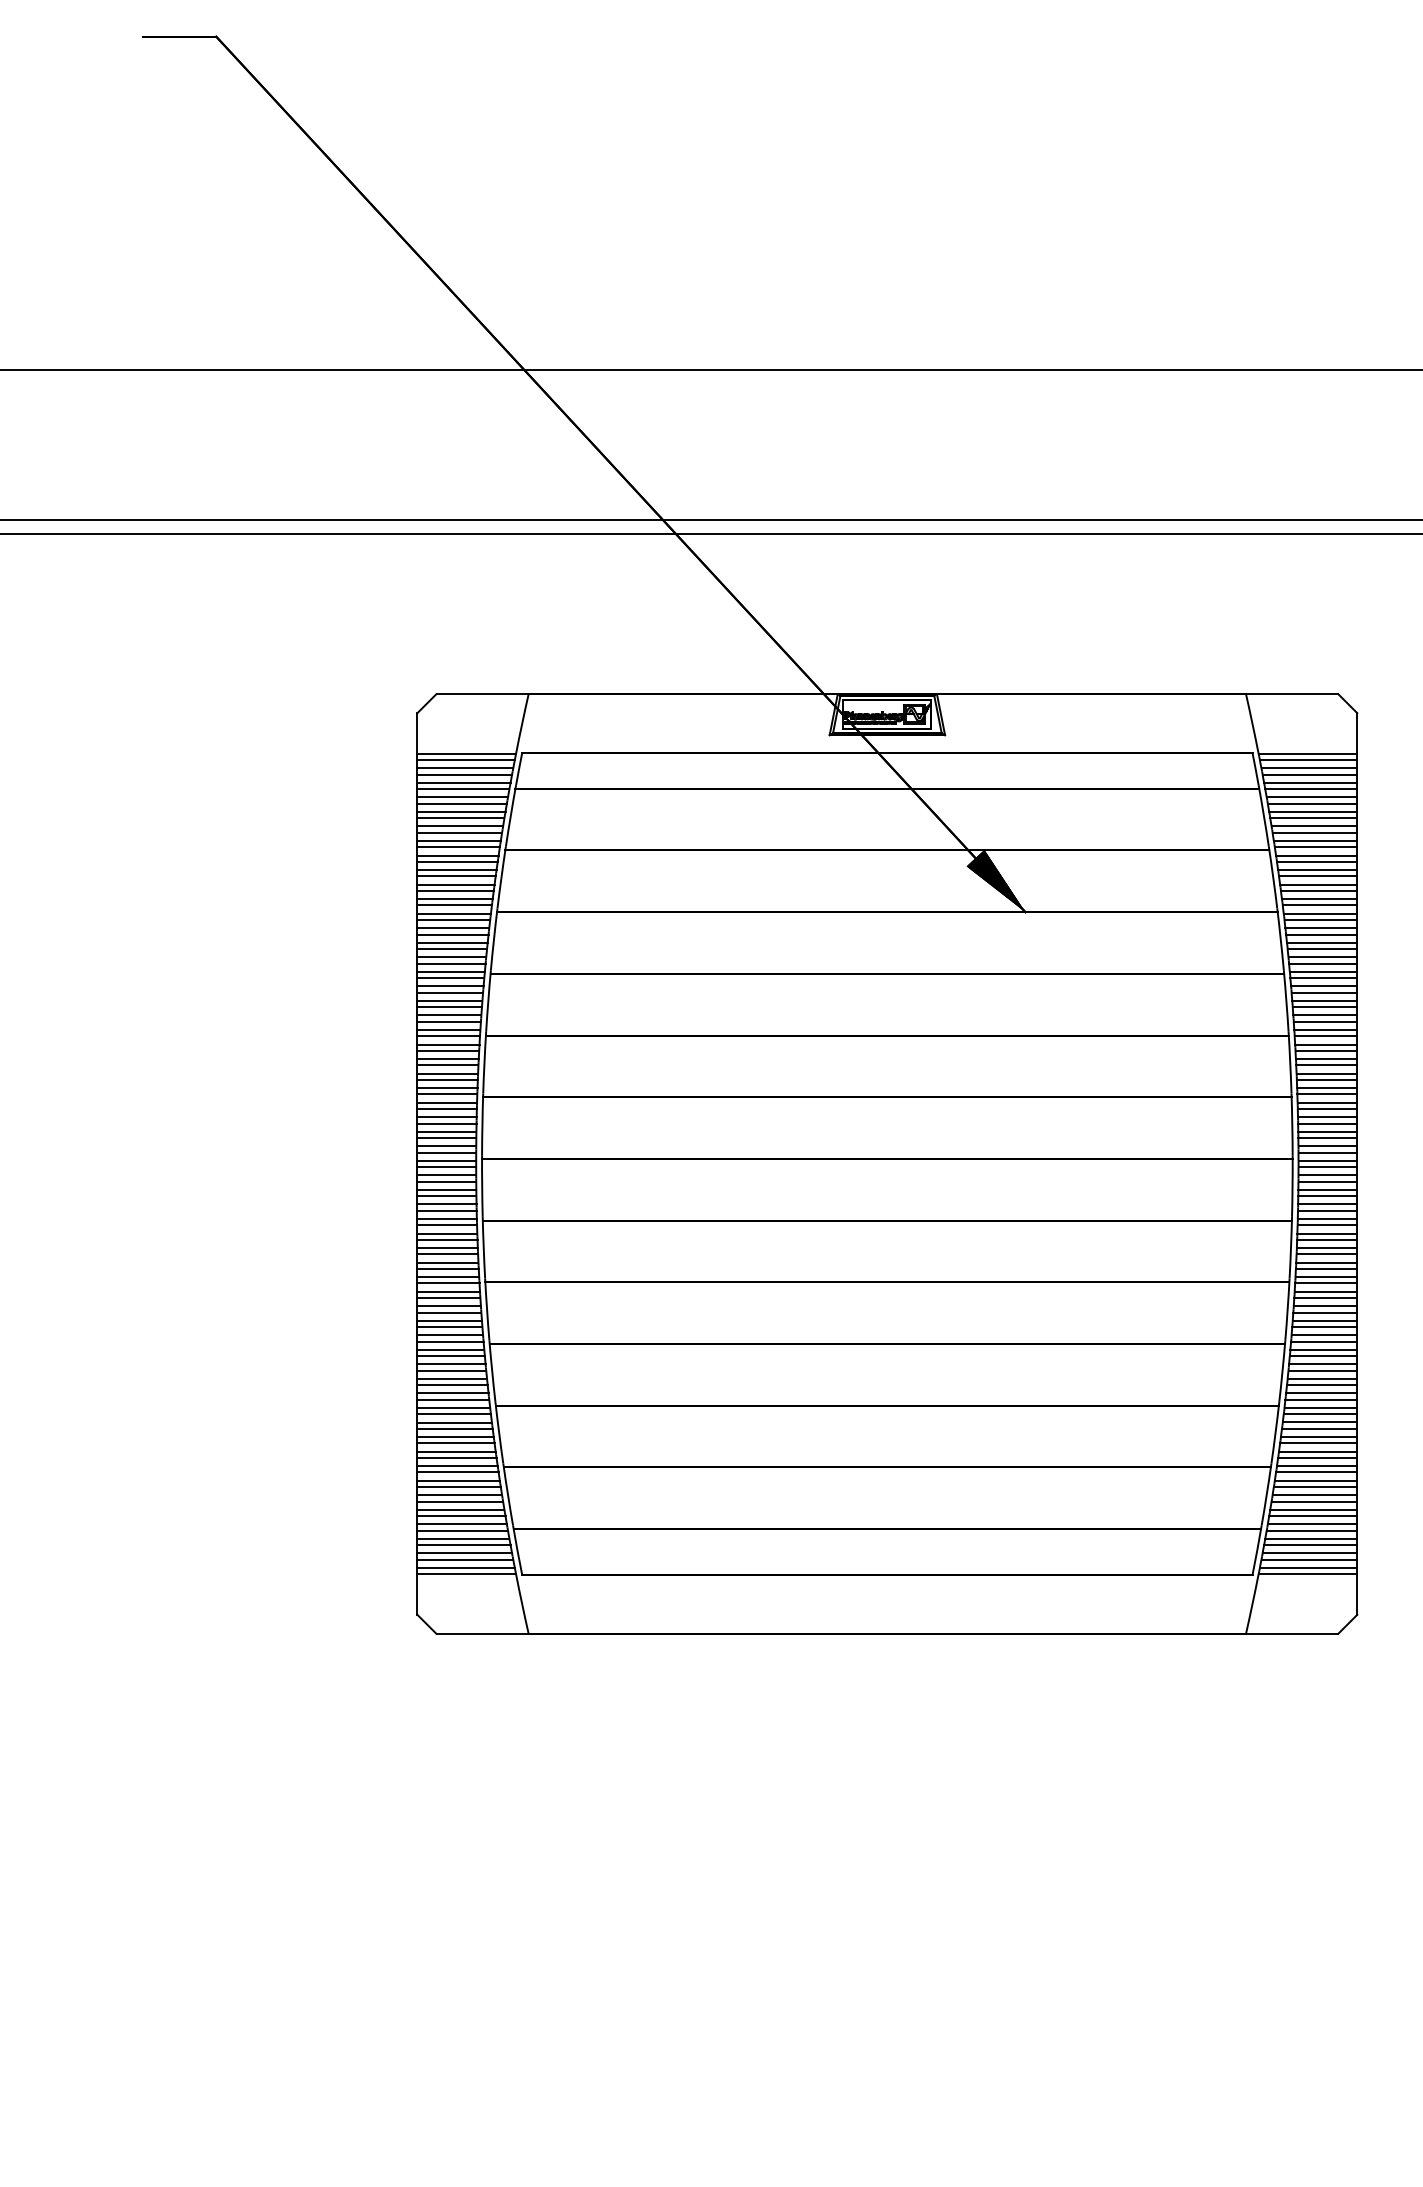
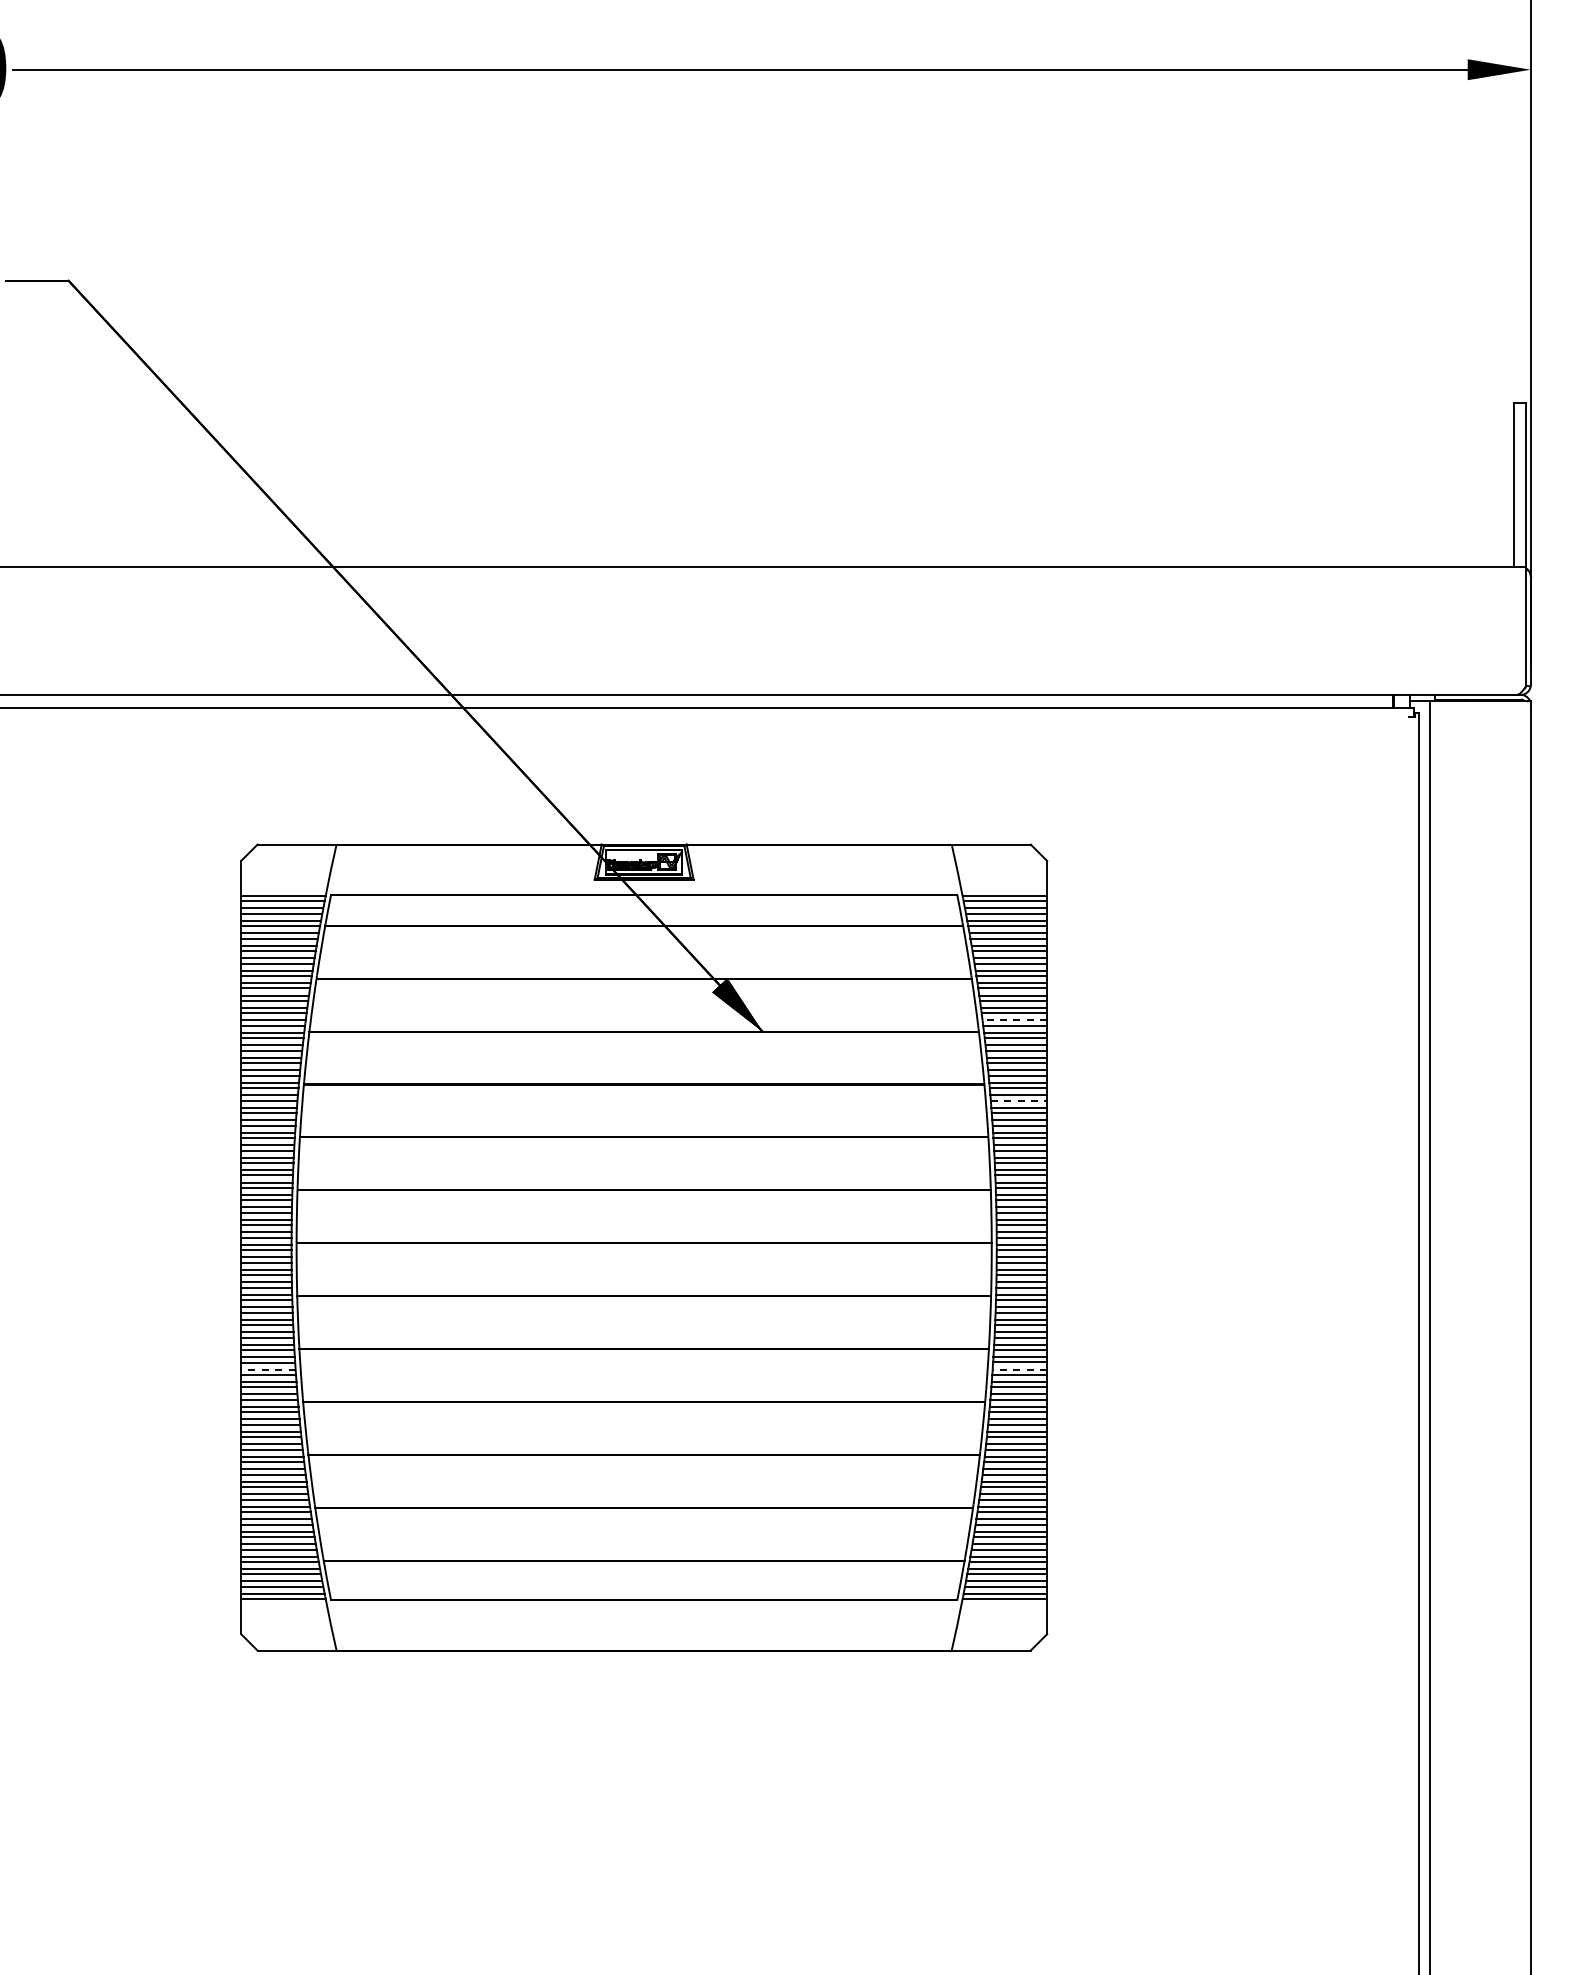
line: (1319, 899) -> (1014, 1020), solid -> dashed
line: (1325, 992) -> (1019, 1100), solid -> dashed
line: (448, 1306) -> (267, 1369), solid -> dashed
line: (1325, 1306) -> (1019, 1369), solid -> dashed

